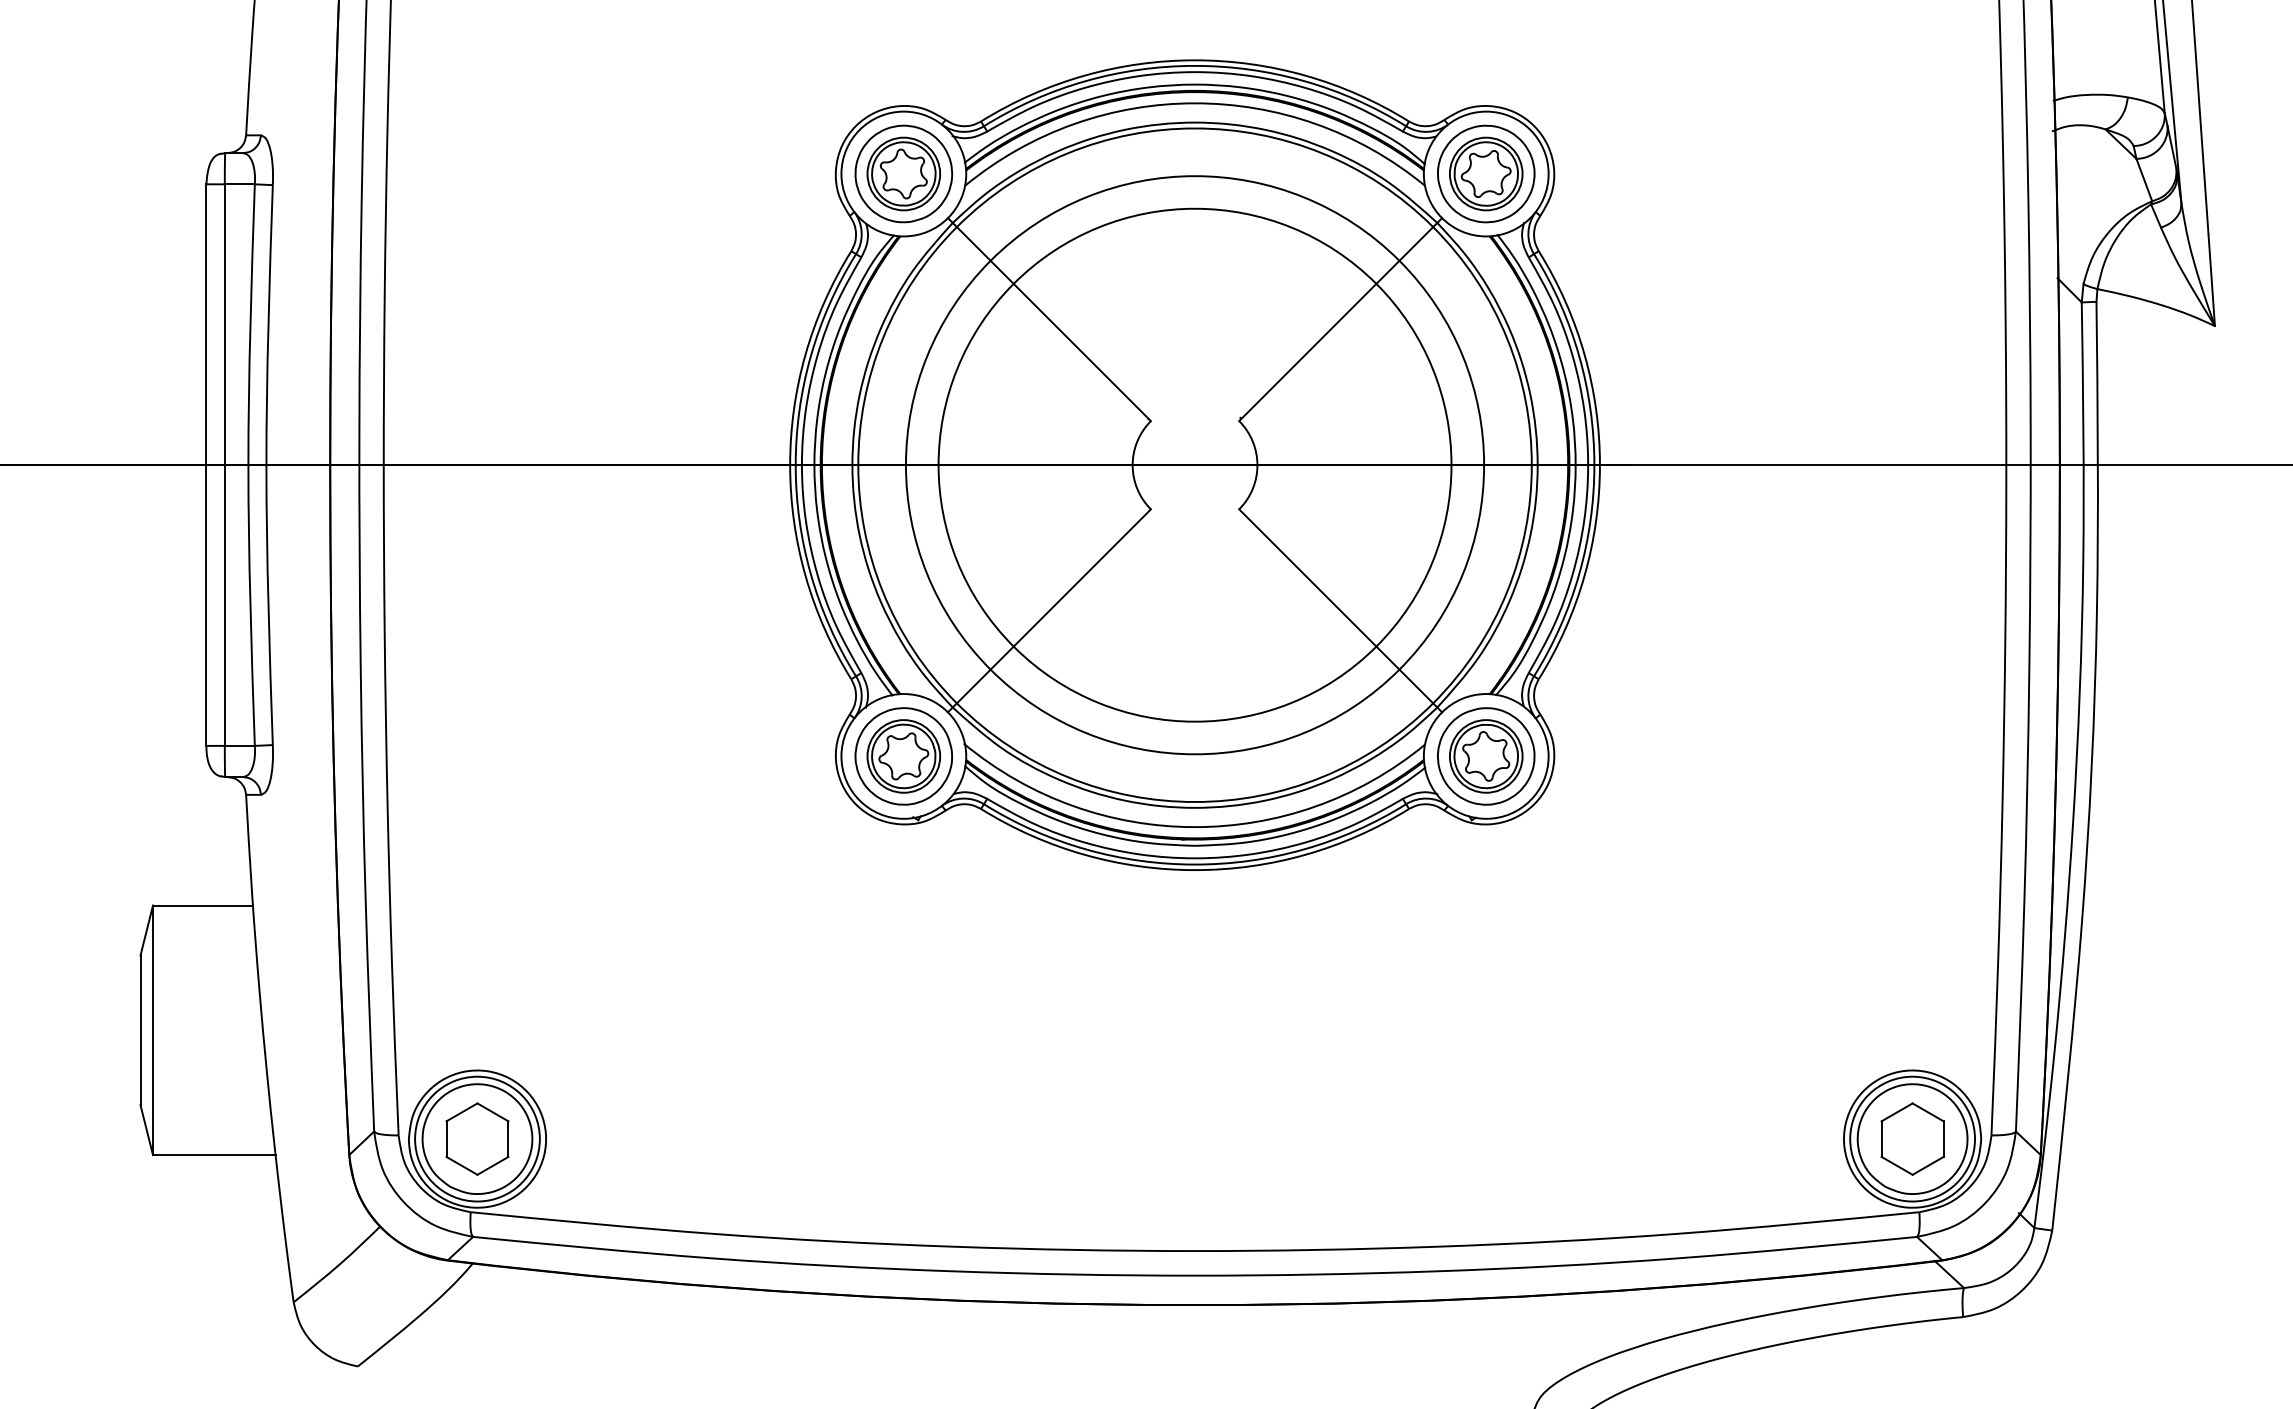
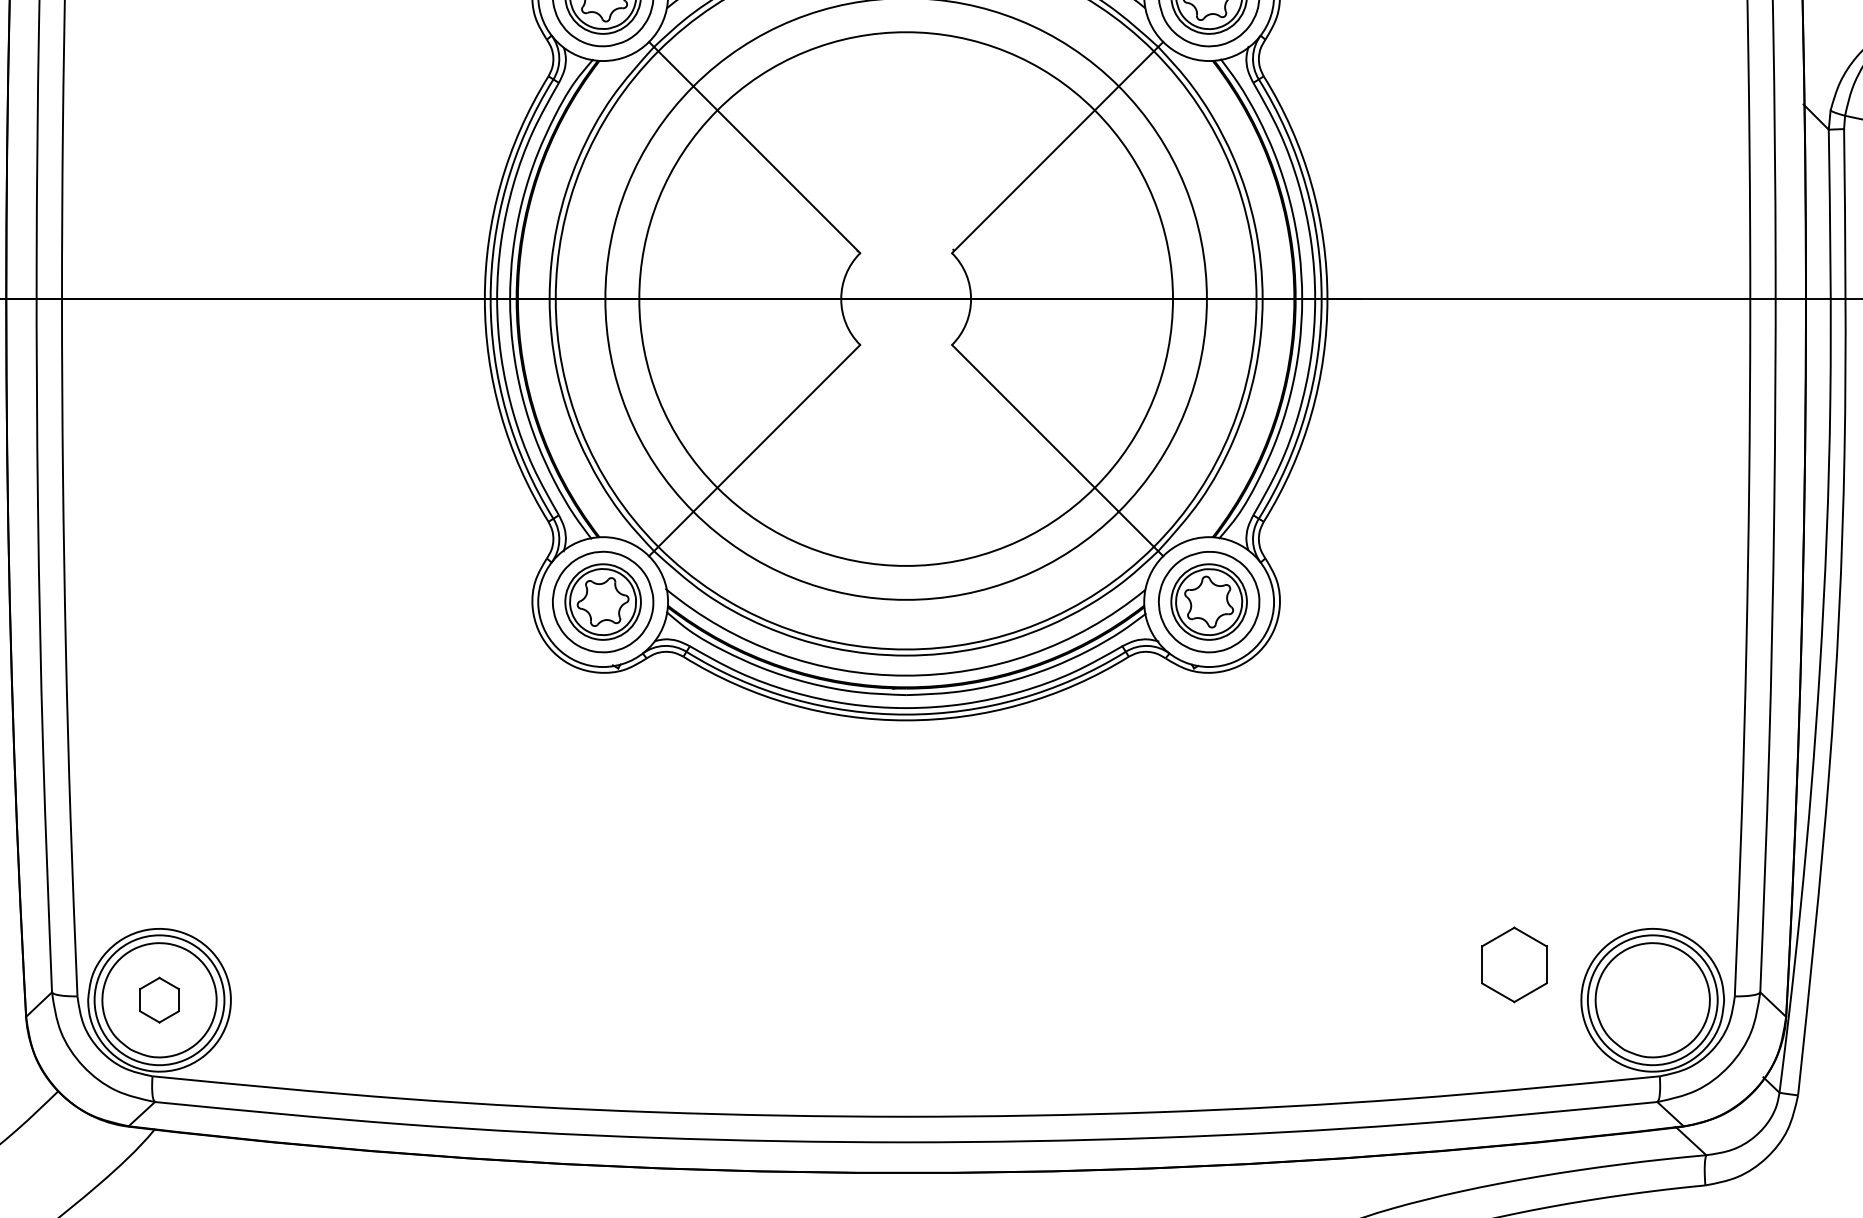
part: (477, 1138) -> (159, 999), size x0.6
part: (1912, 1138) -> (1514, 964), moved

